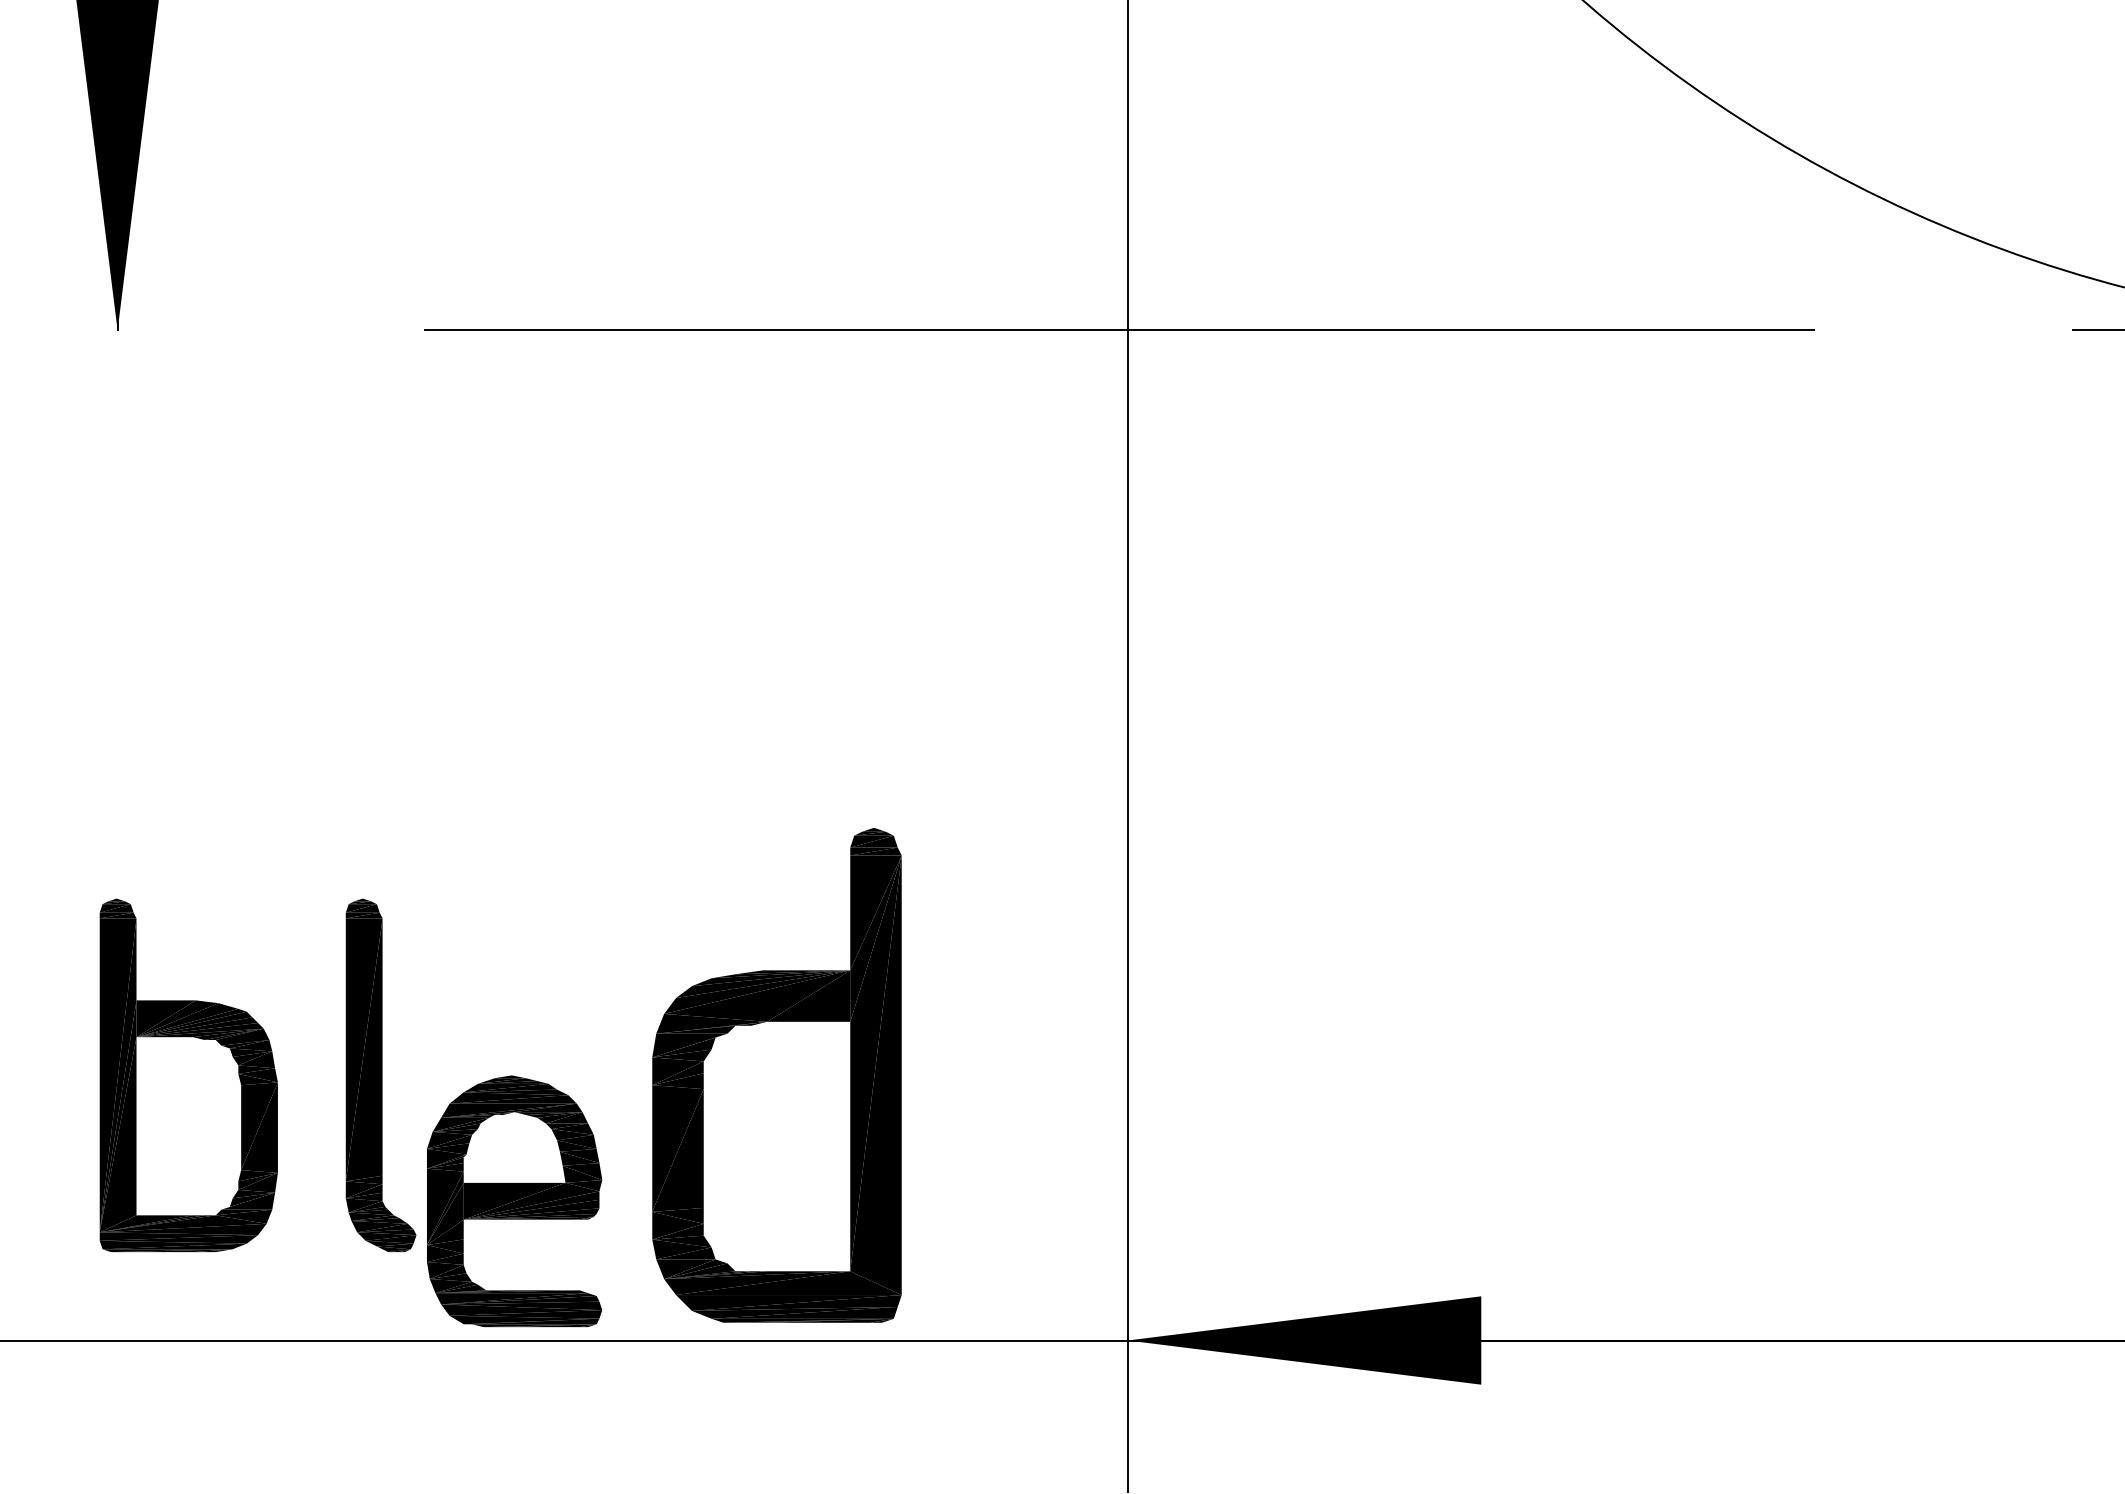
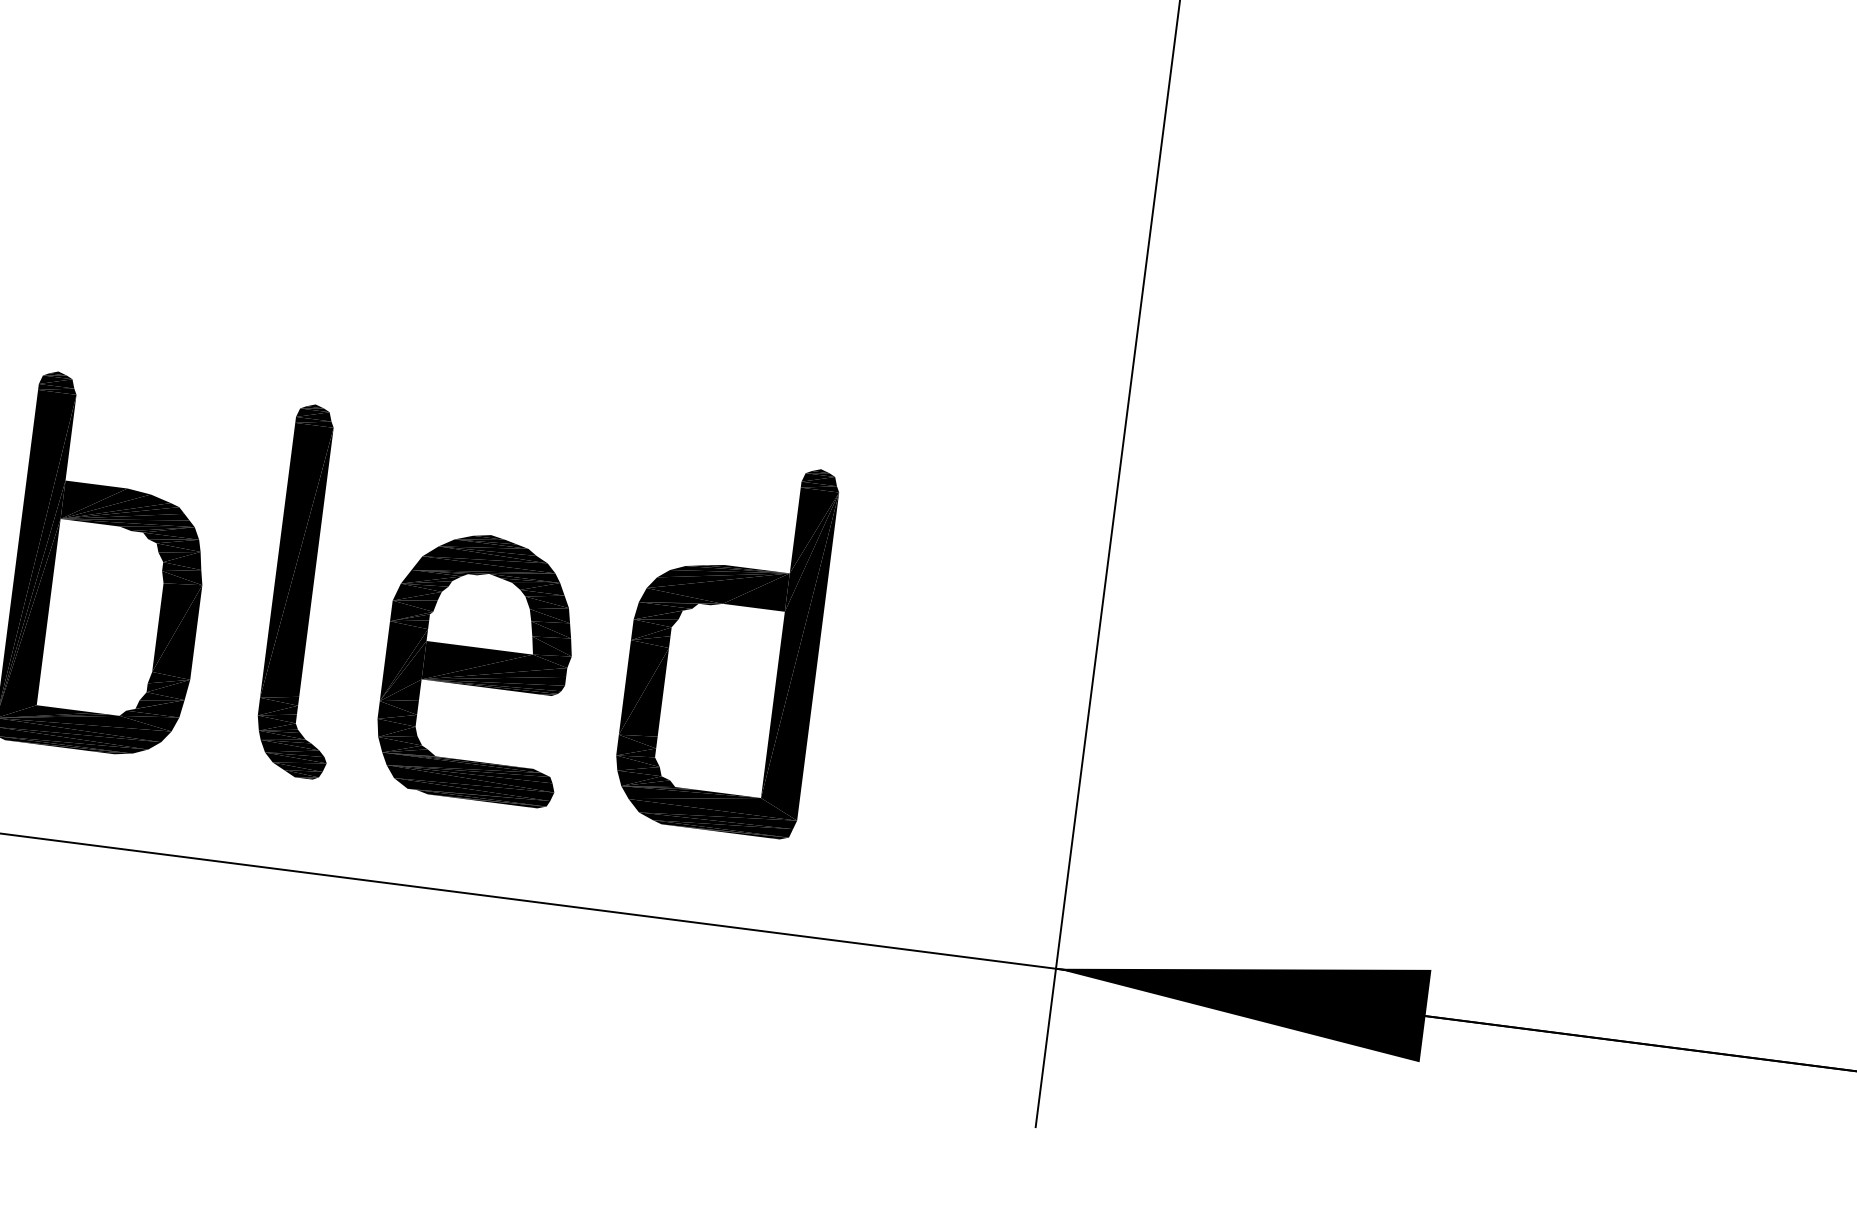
part: (777, 1075) -> (725, 644), size x0.71
part: (514, 1201) -> (477, 667), moved

